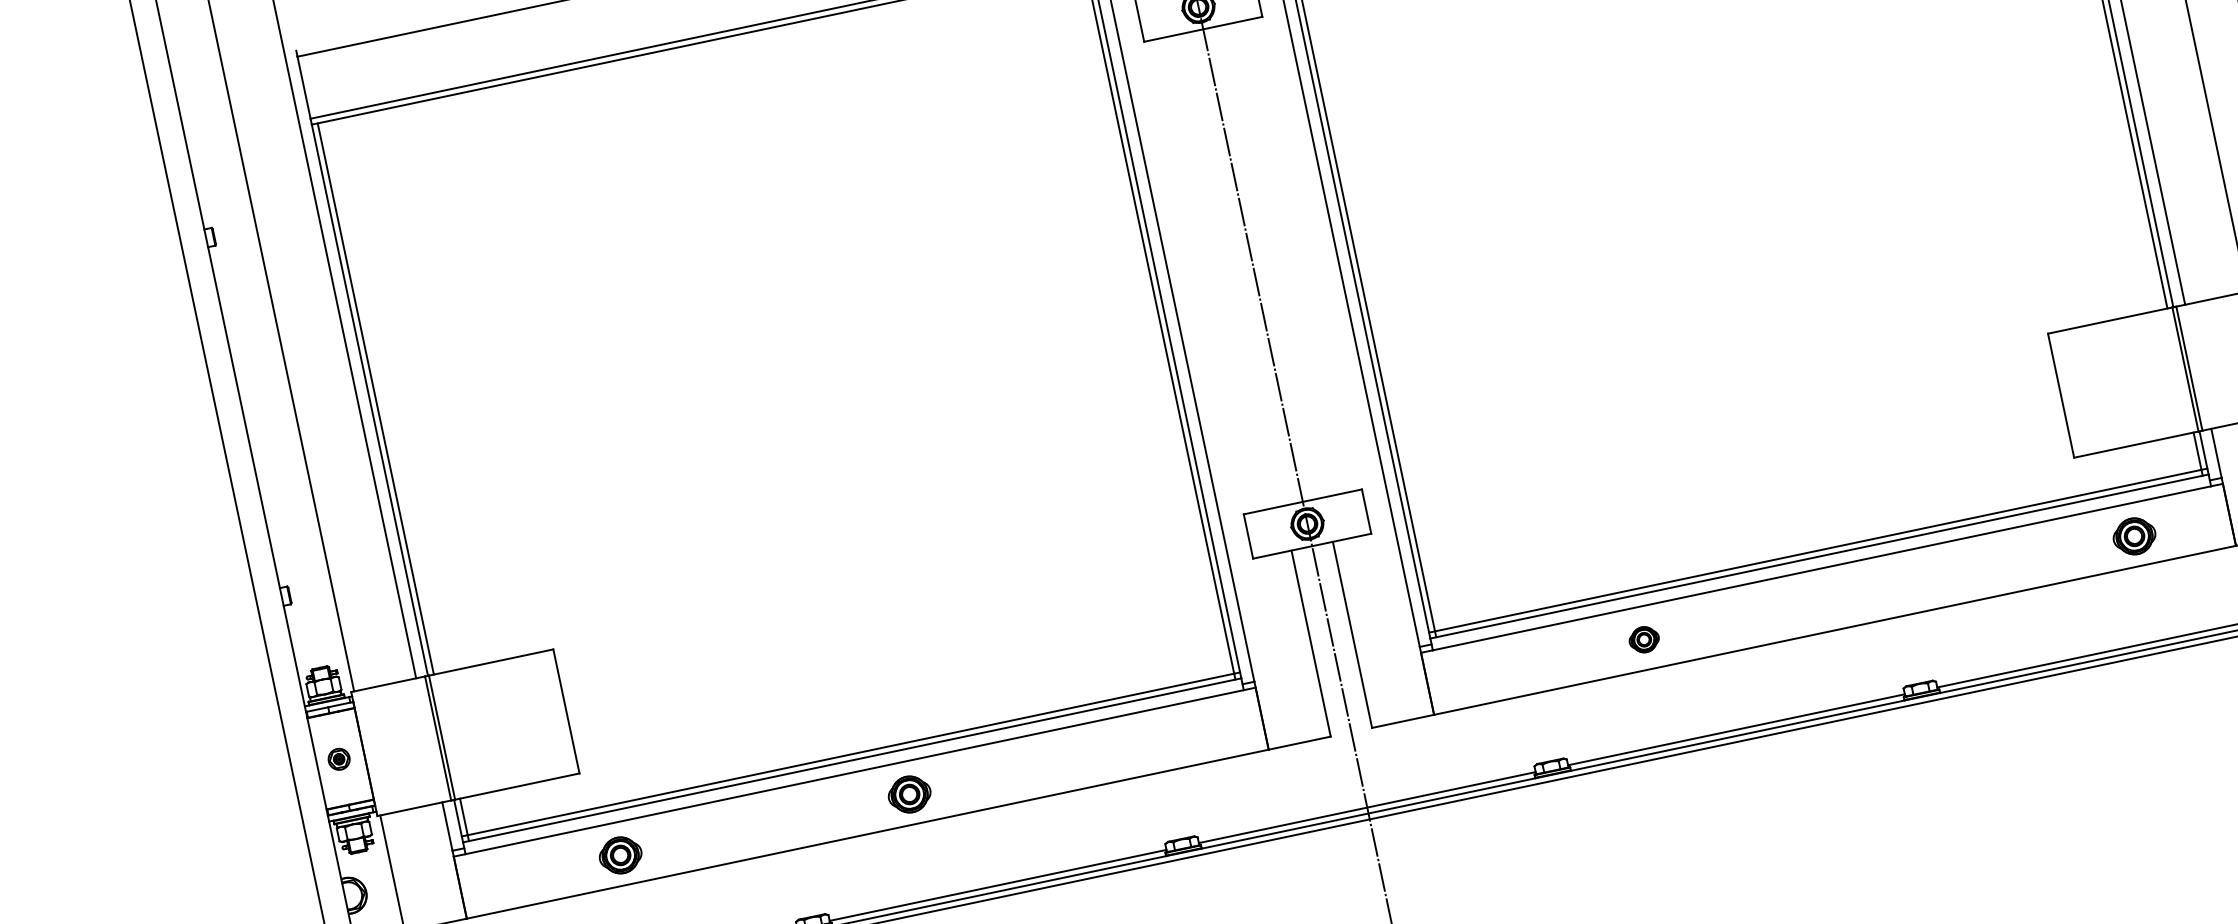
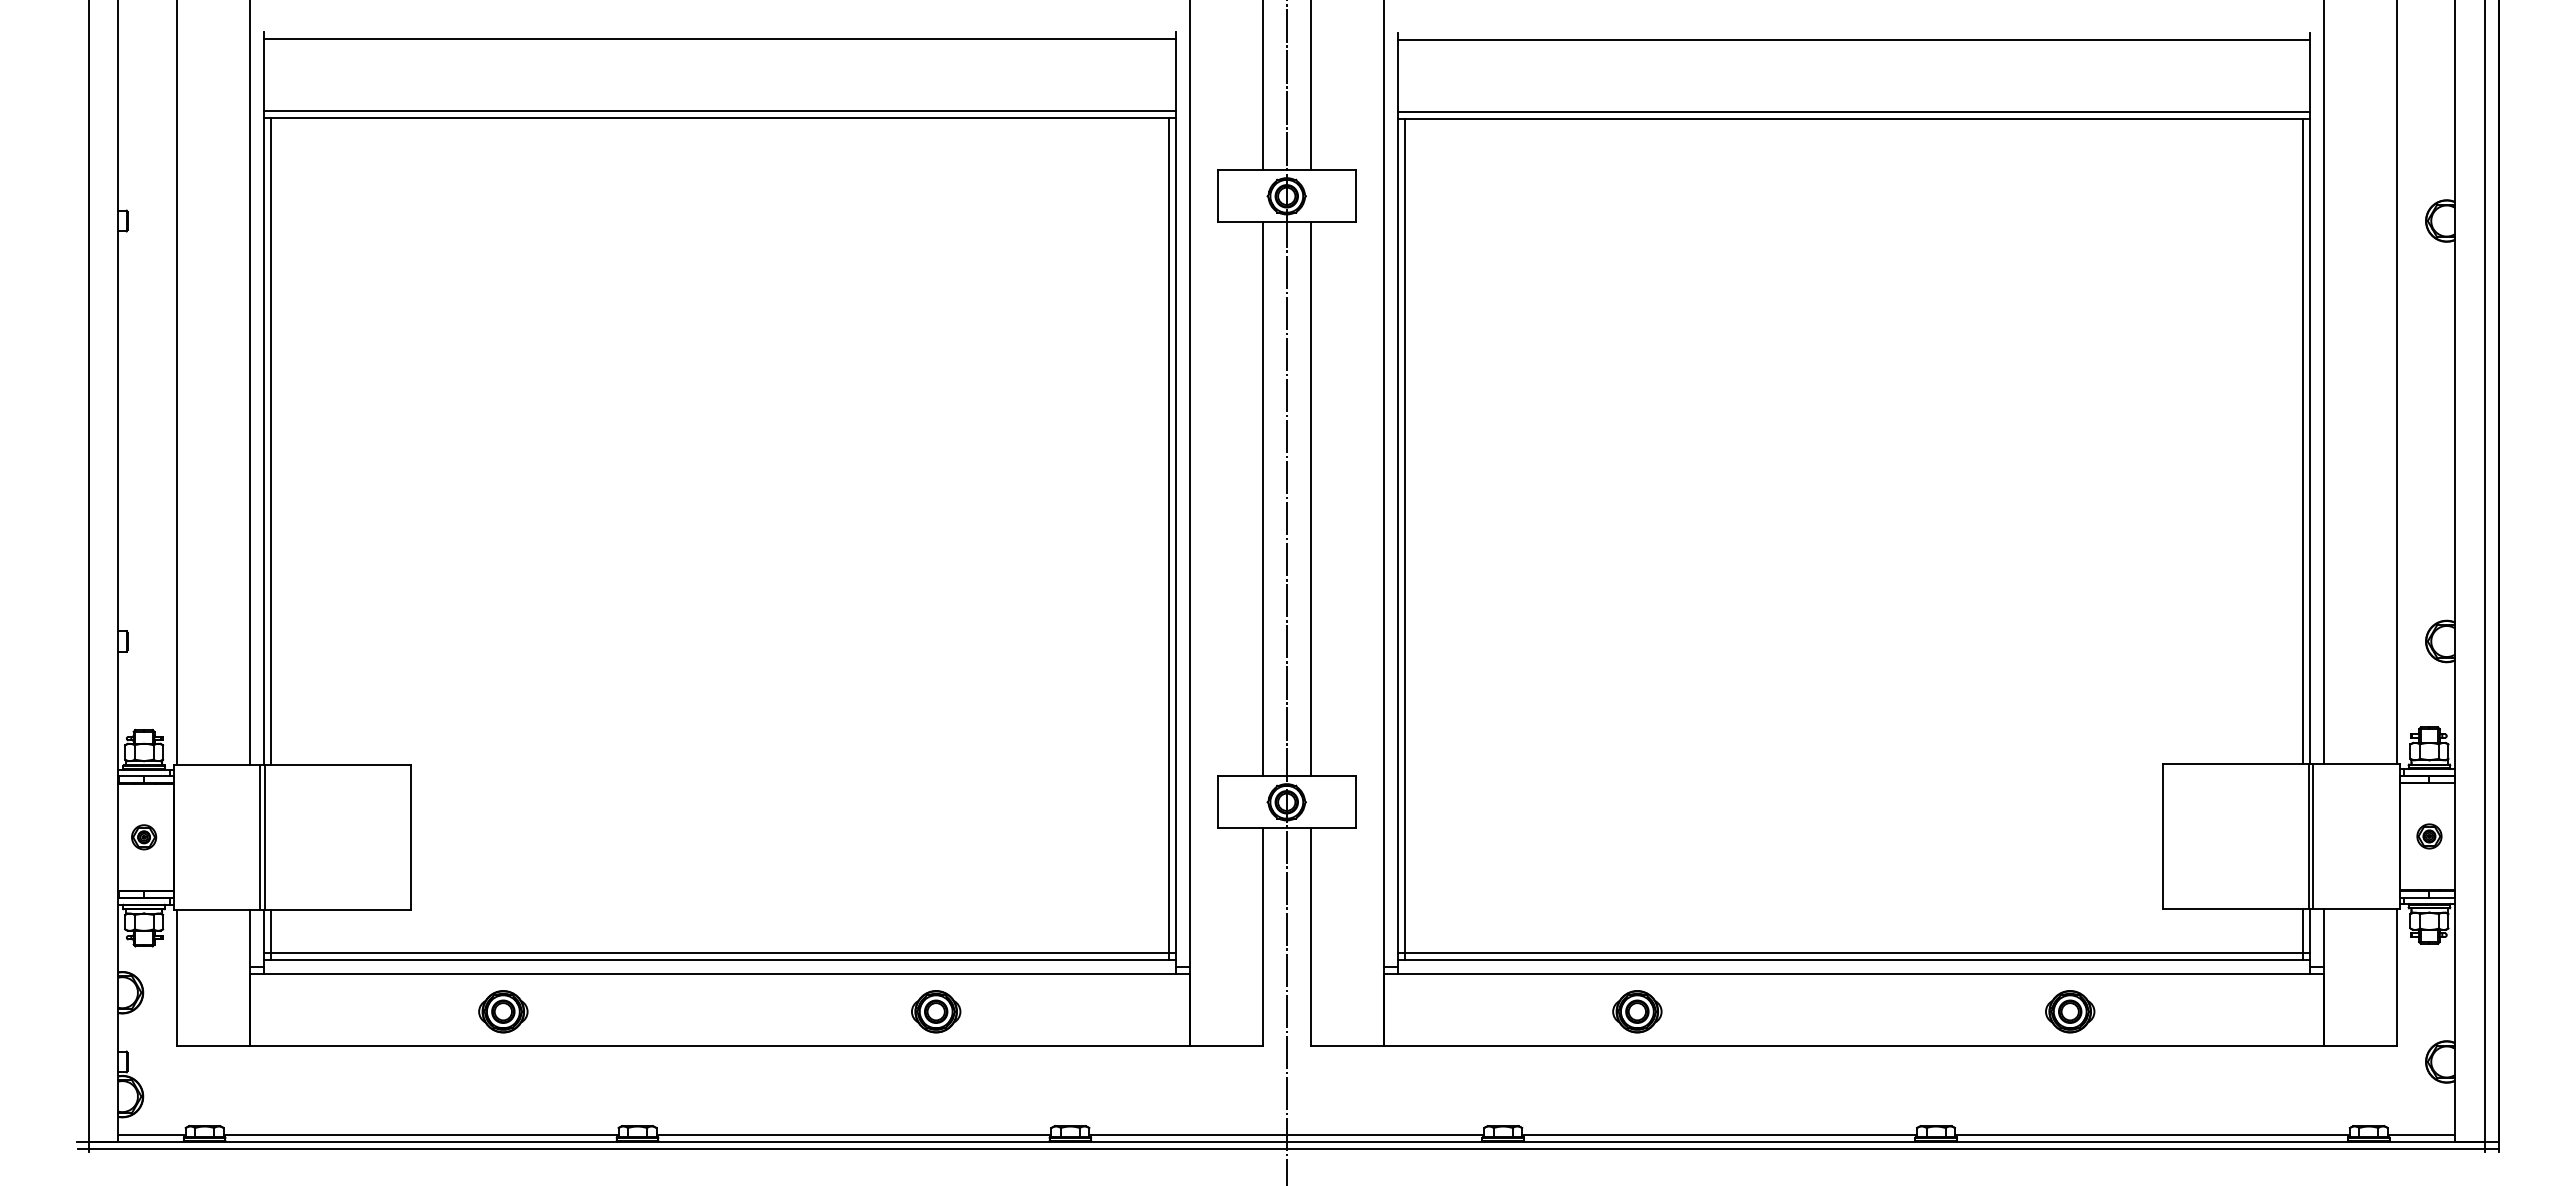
line: (1274, 261) -> (1311, 499), added
line: (1232, 270) -> (1262, 499), added
part: (2134, 536) -> (2070, 1011), moved
part: (1644, 639) -> (1637, 1011), size x1.43
part: (909, 794) -> (936, 1011), moved
part: (620, 855) -> (503, 1011), moved

